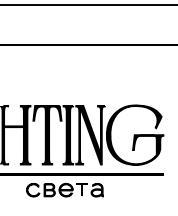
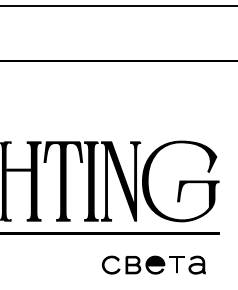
part: (64, 189) -> (153, 264), moved

